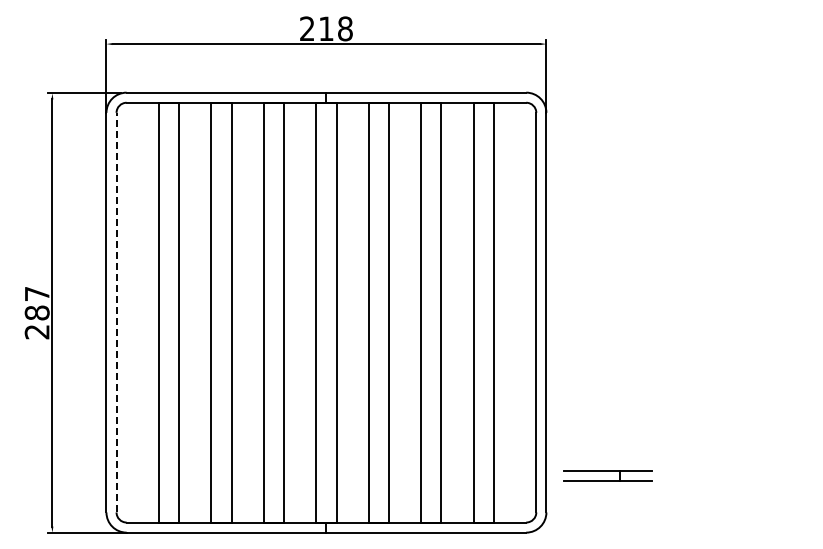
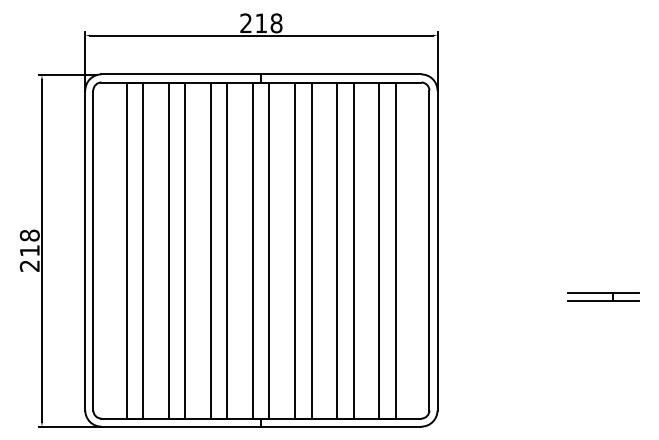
text: (36, 303) -> (29, 243), 287 -> 218
line: (116, 312) -> (93, 250), dashed -> solid
part: (607, 475) -> (603, 296), moved

